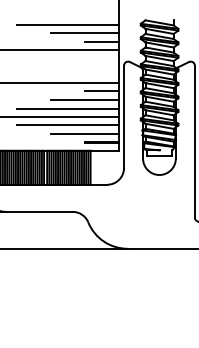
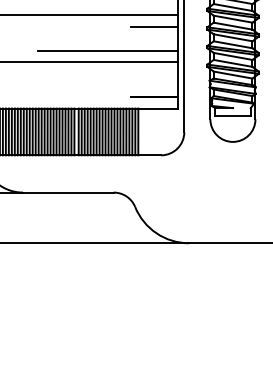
line: (85, 100) -> (131, 39), removed
line: (68, 125) -> (107, 73), removed
line: (85, 133) -> (131, 84), removed

